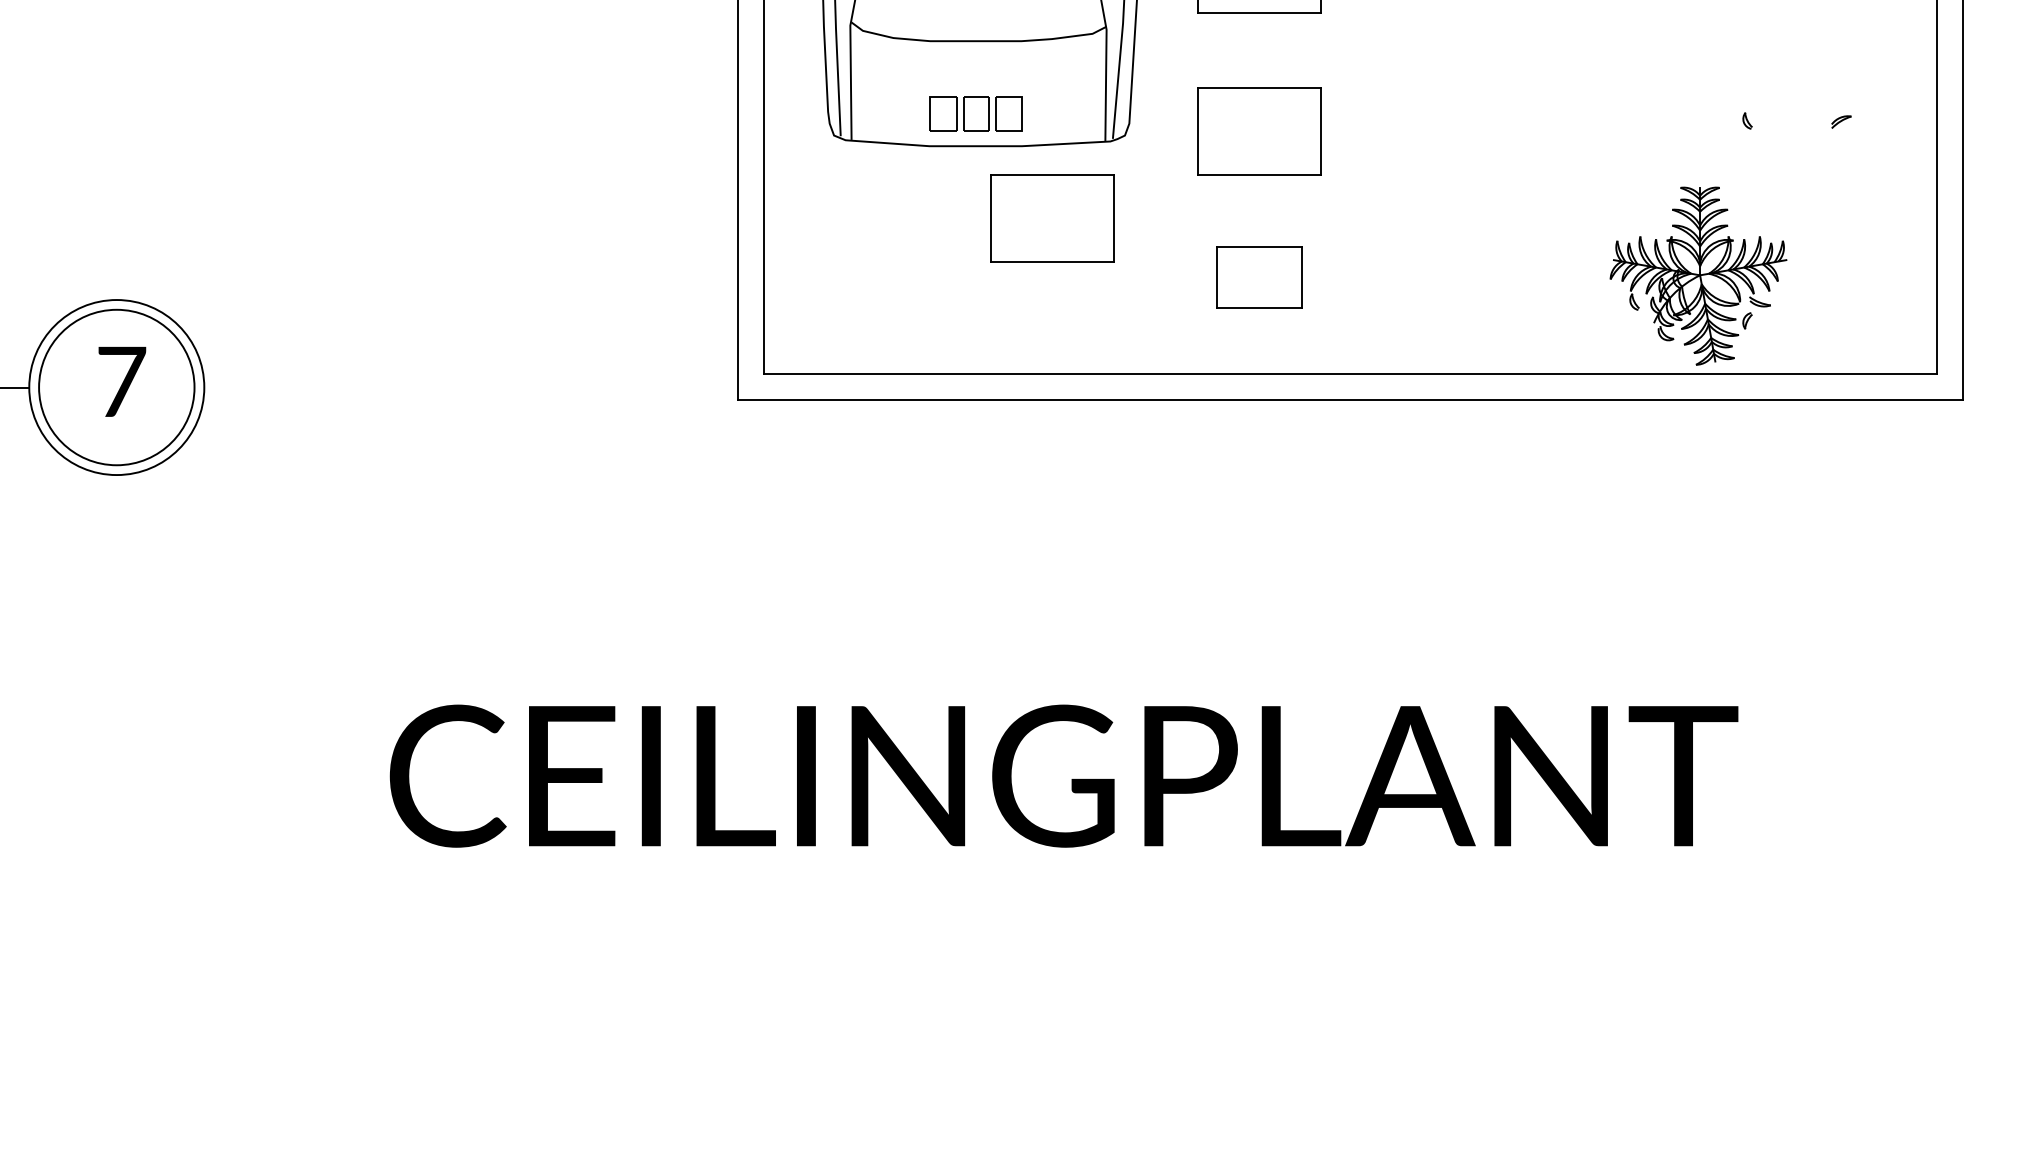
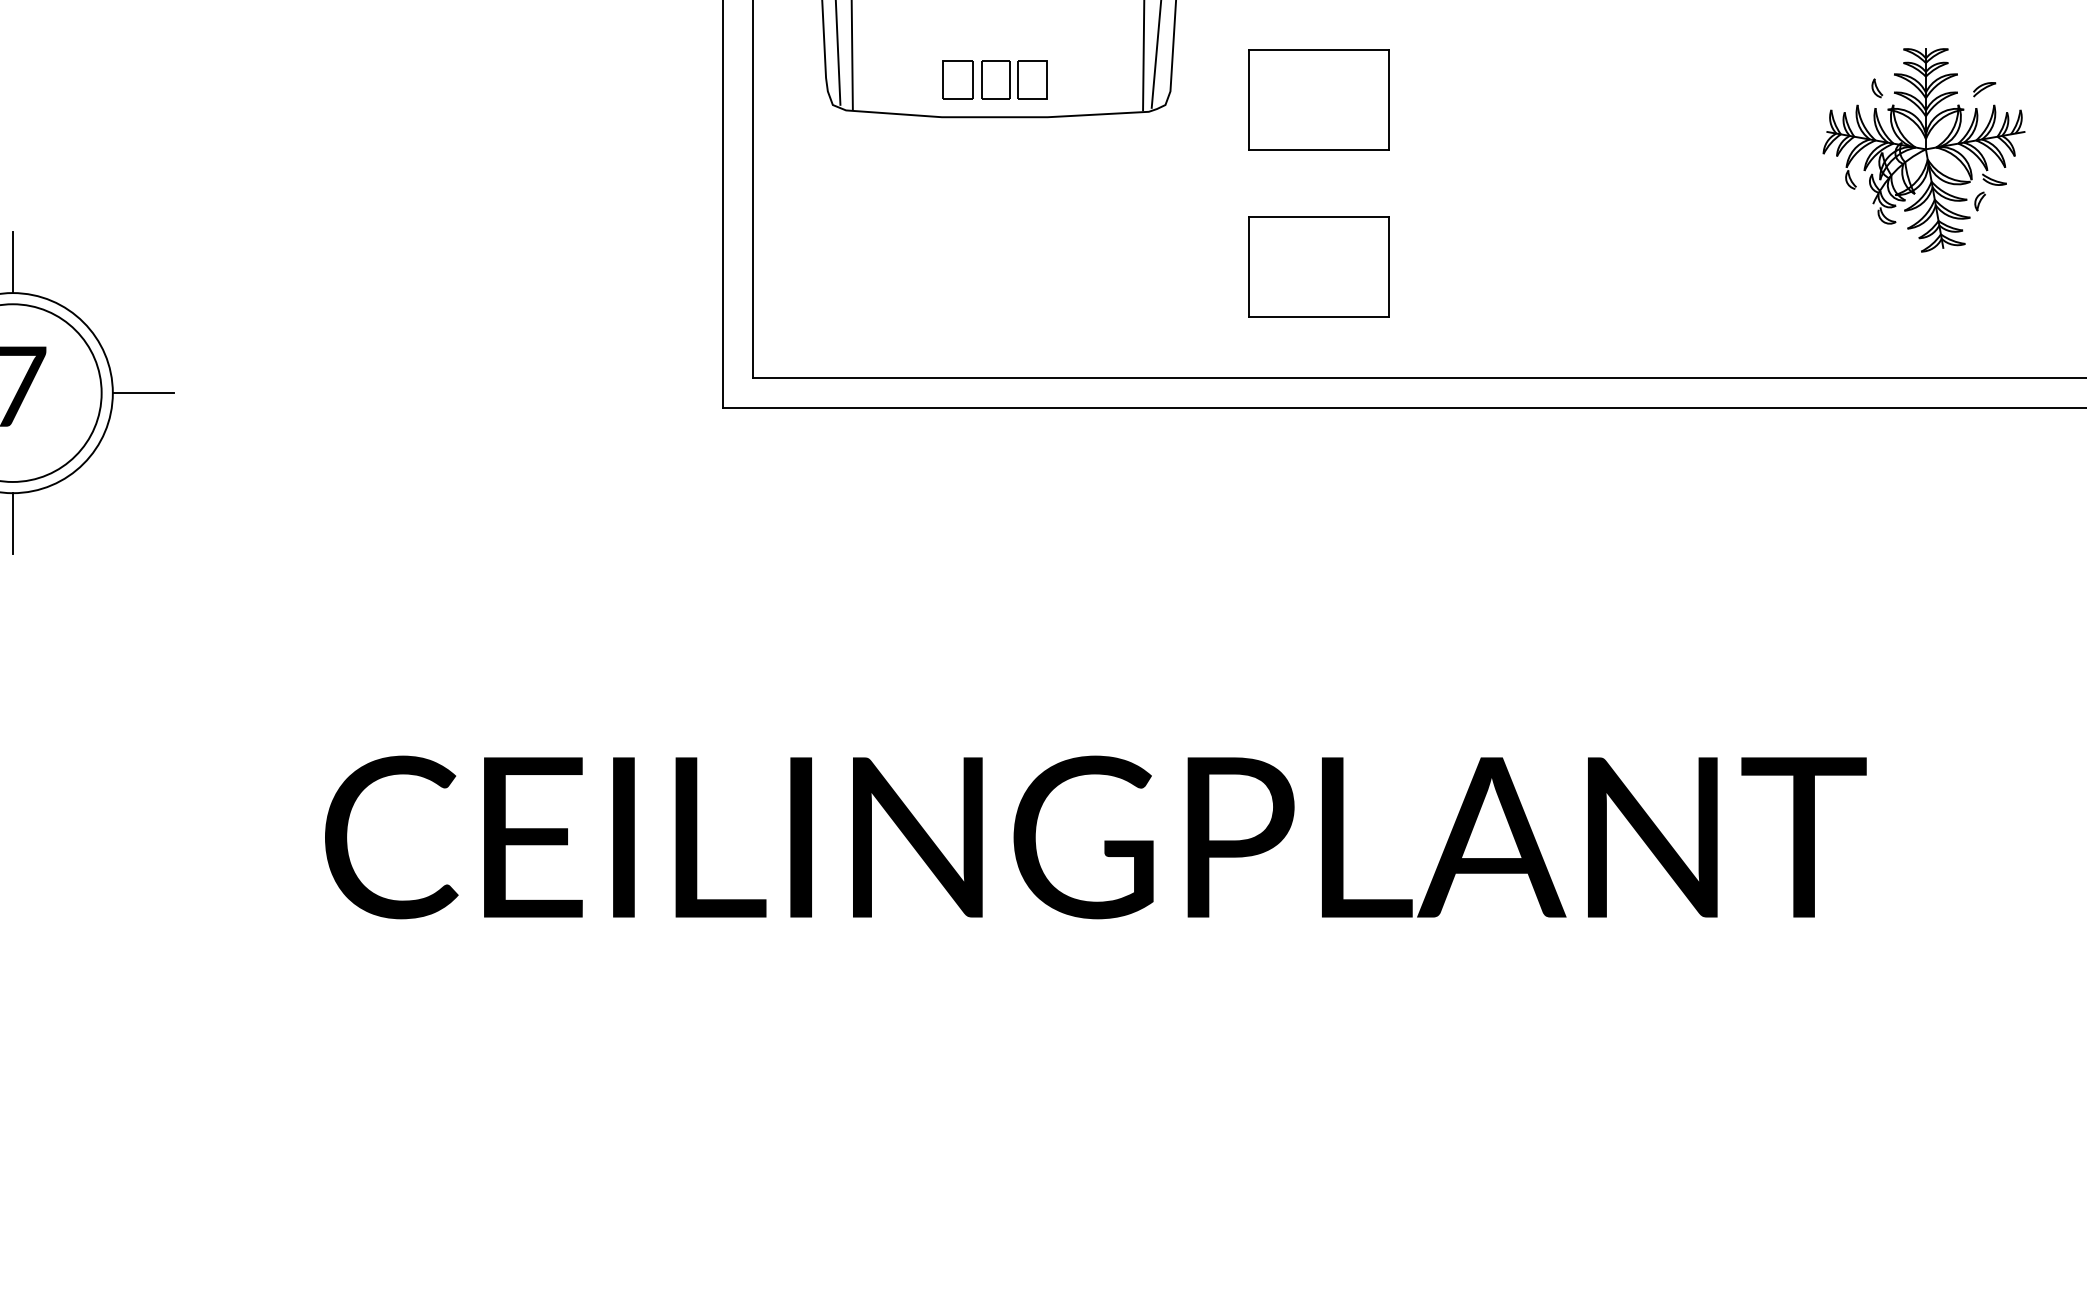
part: (1052, 218) -> (1082, 199), removed
line: (116, 273) -> (12, 262), added
part: (1698, 275) -> (1924, 149), moved
part: (1259, 276) -> (1319, 266), size x1.43
line: (230, 387) -> (142, 393), added
line: (116, 501) -> (12, 523), added

